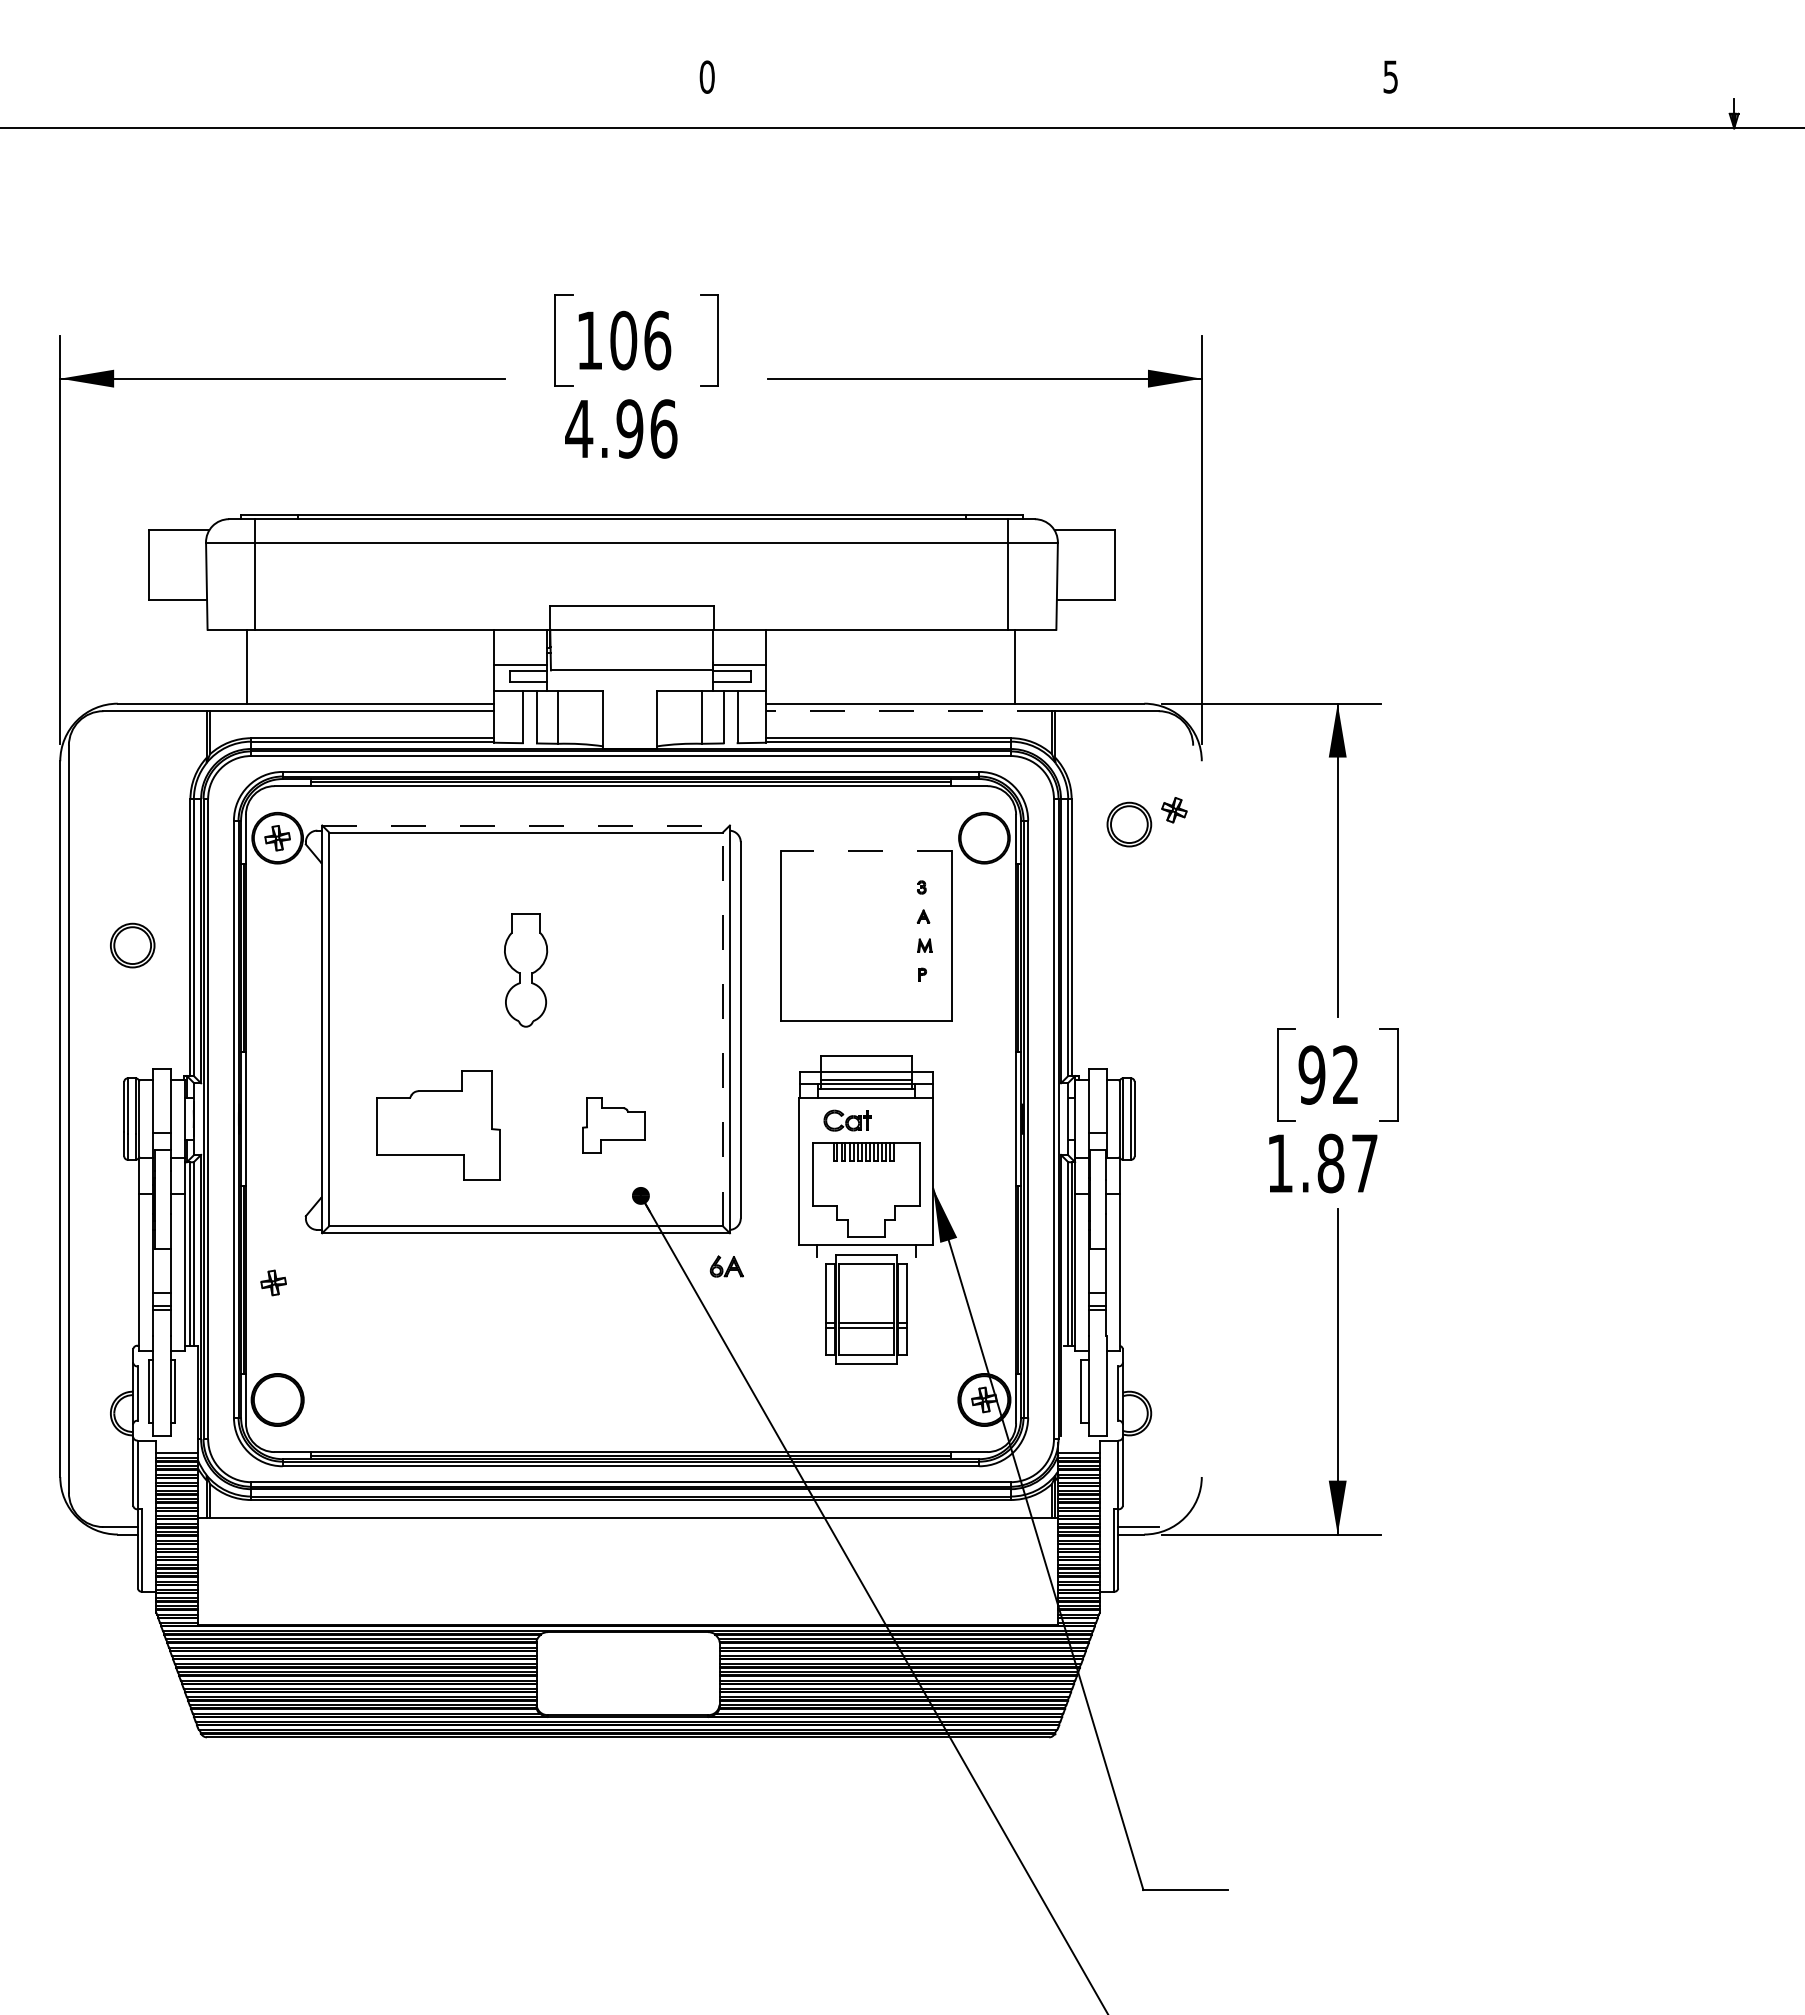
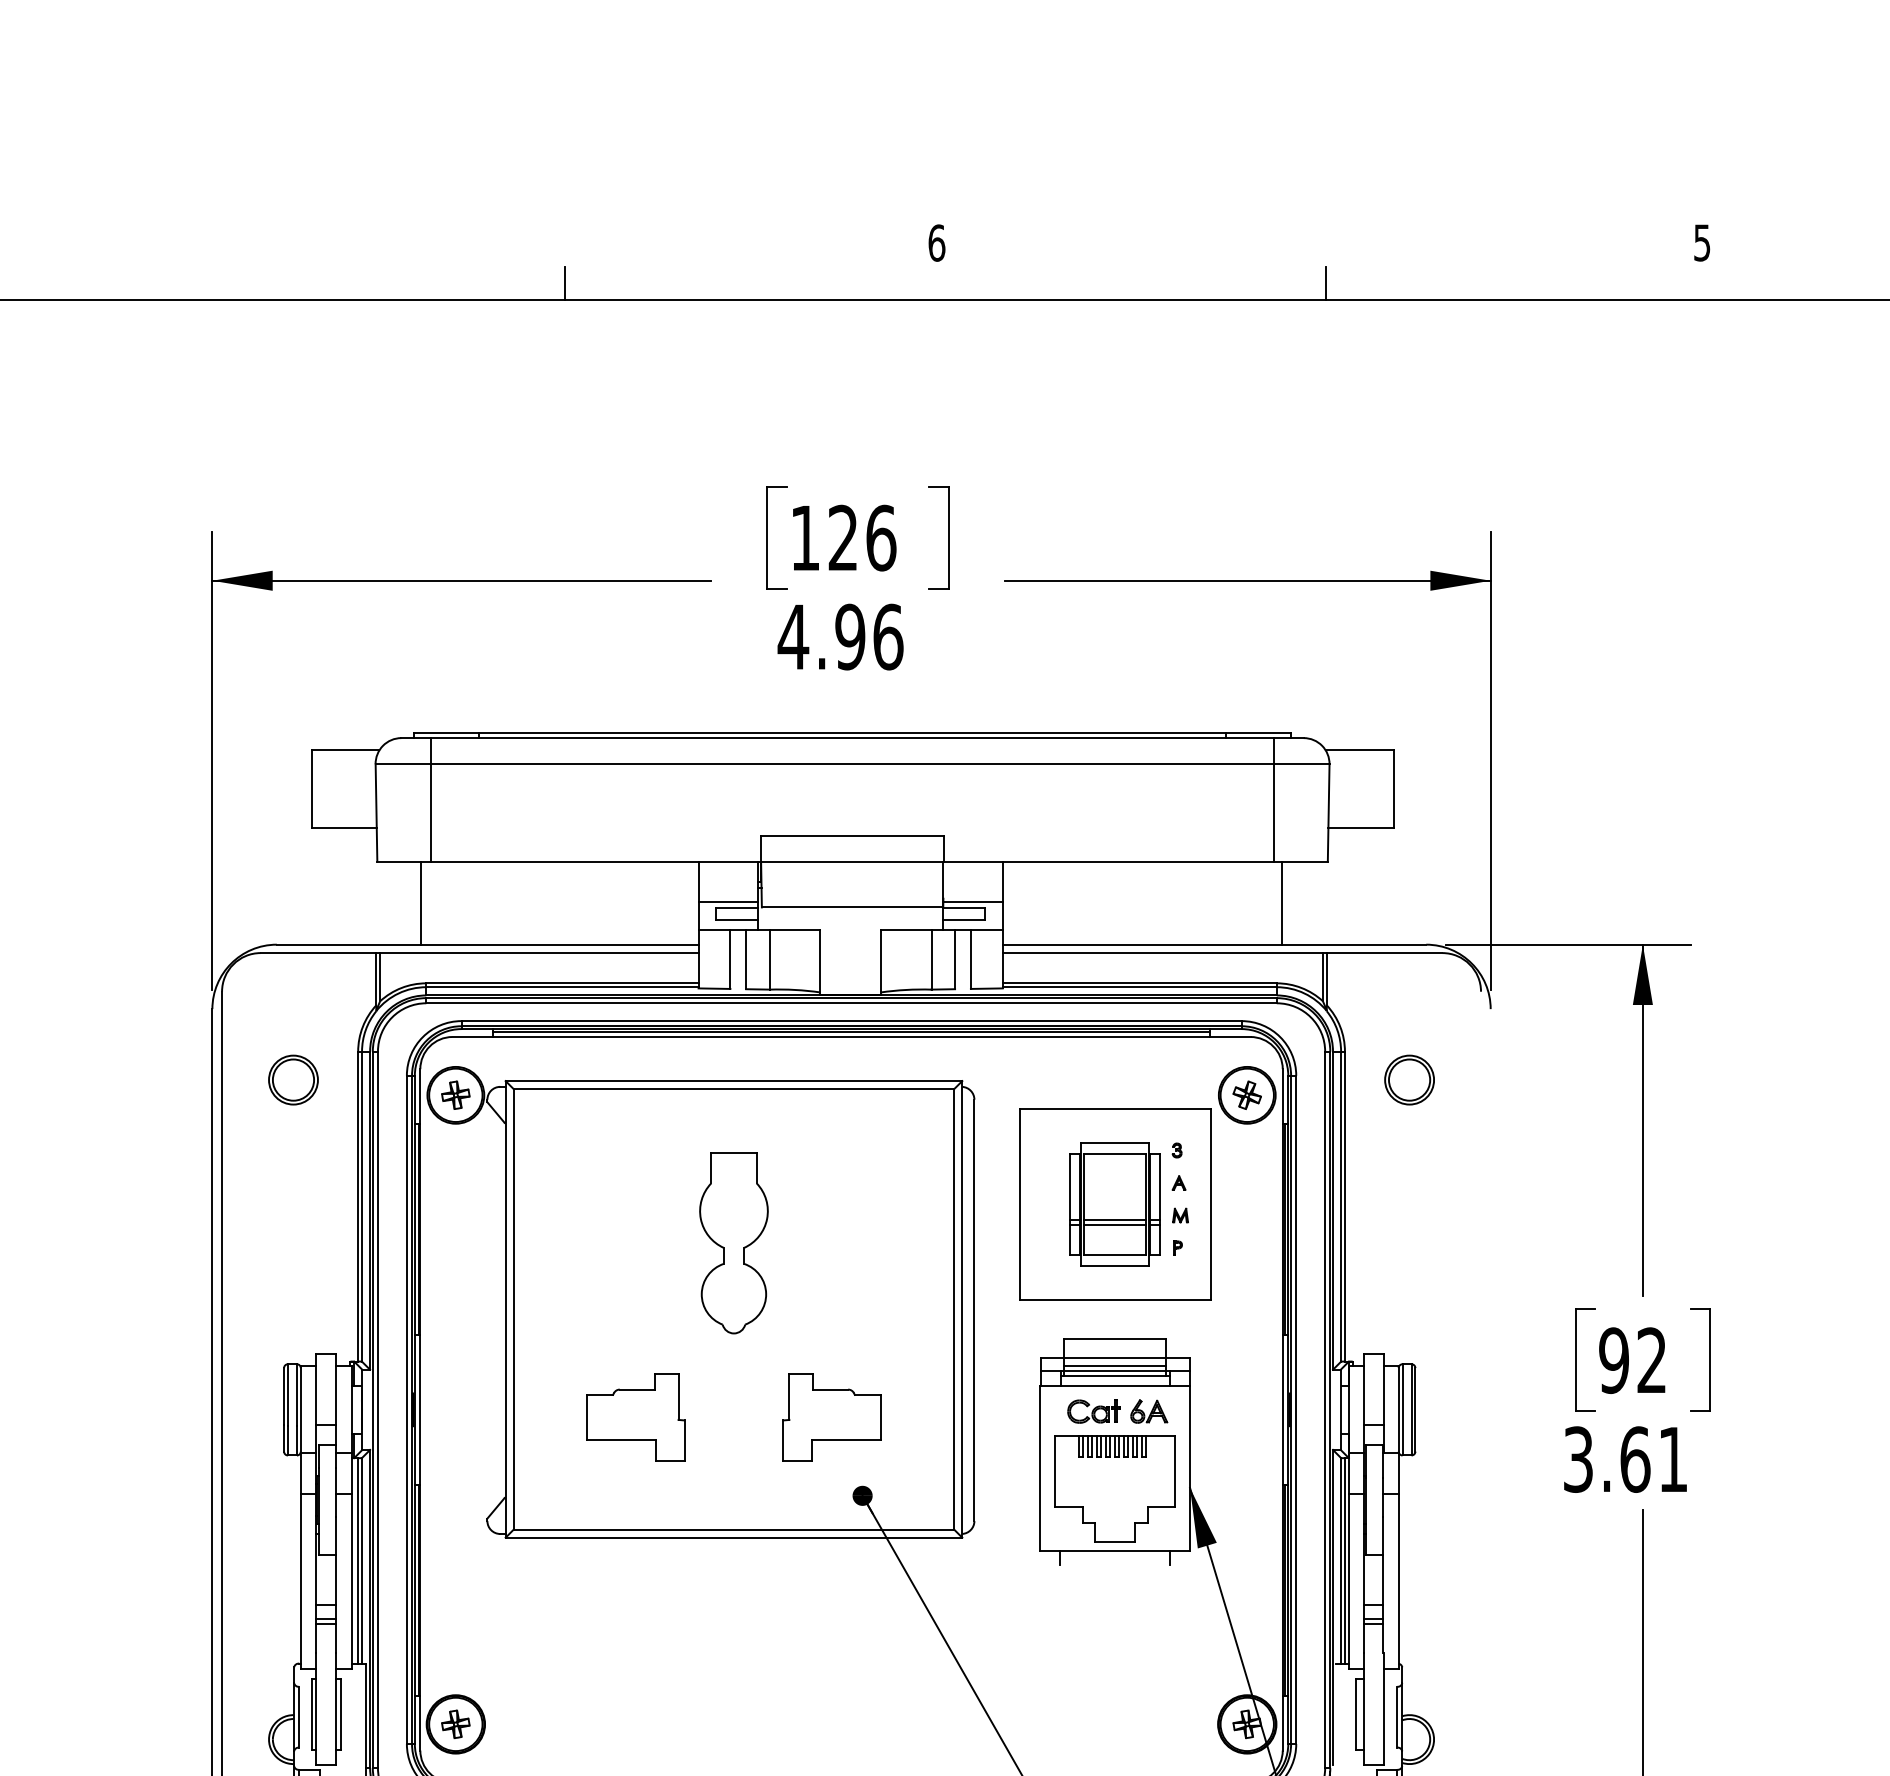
text: (706, 76) -> (936, 242), 0 -> 6
line: (374, 113) -> (564, 283), added
line: (1054, 113) -> (1325, 283), added
text: (623, 340) -> (843, 537), 106 -> 126
line: (909, 711) -> (1163, 953), dashed -> solid
part: (1174, 810) -> (1247, 1095), moved
line: (526, 825) -> (734, 1081), dashed -> solid
line: (866, 850) -> (1115, 1109), dashed -> solid
part: (132, 945) -> (293, 1079), moved
part: (525, 970) -> (733, 1243), size x1.43
line: (722, 1029) -> (953, 1309), dashed -> solid
part: (437, 1125) -> (634, 1417), size x0.71
part: (613, 1125) -> (831, 1417), size x1.43
text: (1322, 1163) -> (1625, 1459), 1.87 -> 3.61
part: (726, 1266) -> (1148, 1411), moved
part: (273, 1282) -> (455, 1723), moved
part: (866, 1309) -> (1115, 1204), moved

